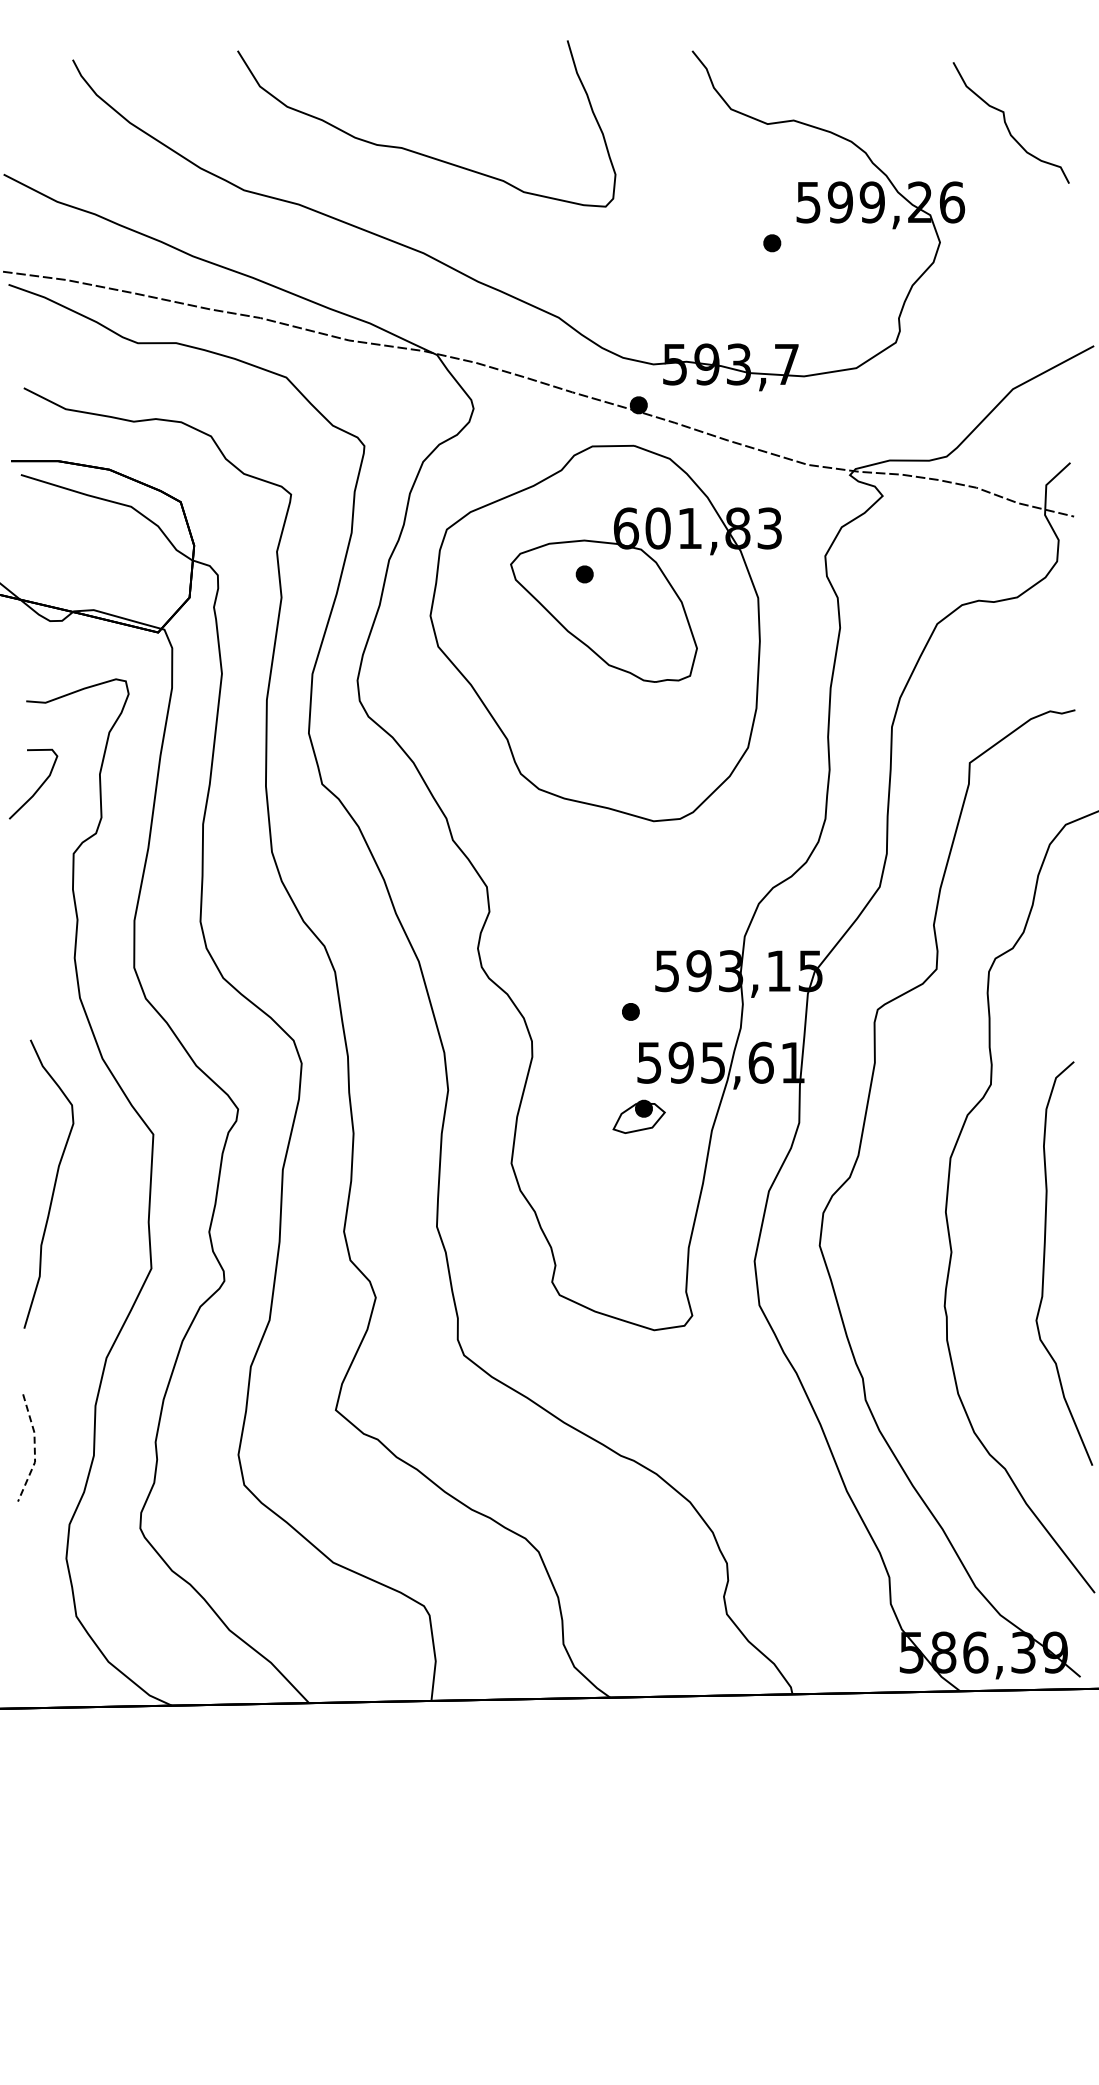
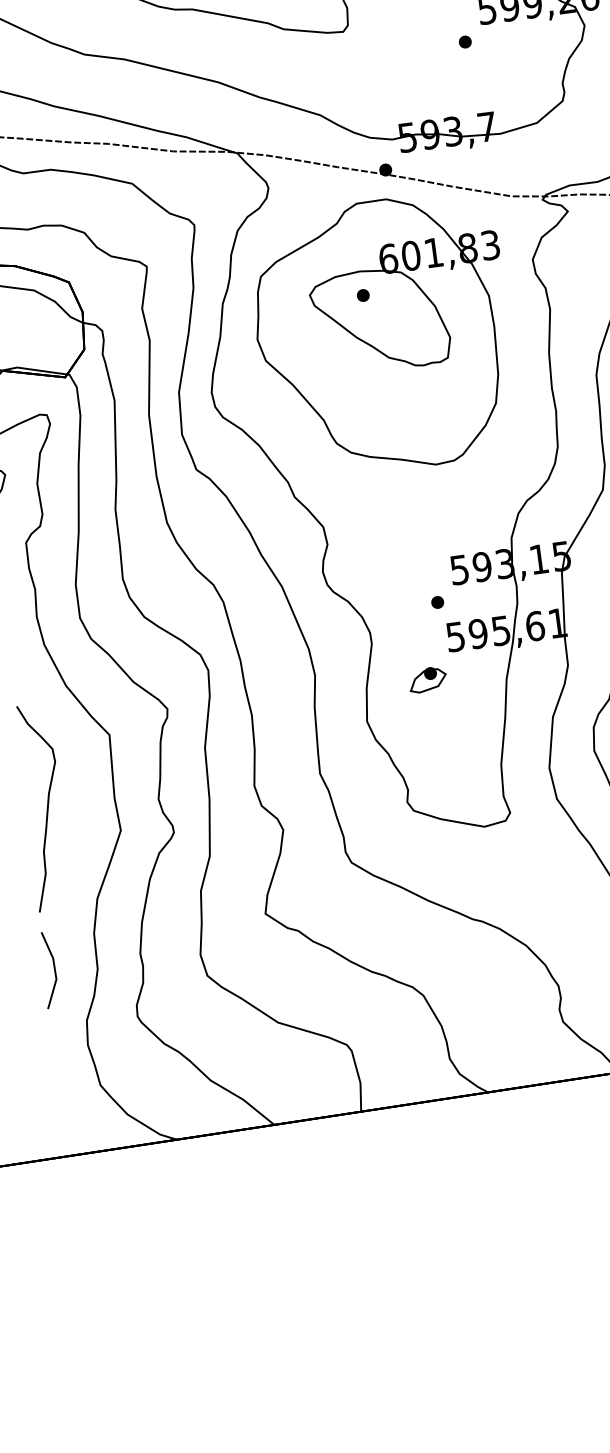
part: (638, 1116) -> (427, 679), moved
curve: (53, 1185) -> (46, 807), moved
line: (34, 1449) -> (54, 970), dashed -> solid

